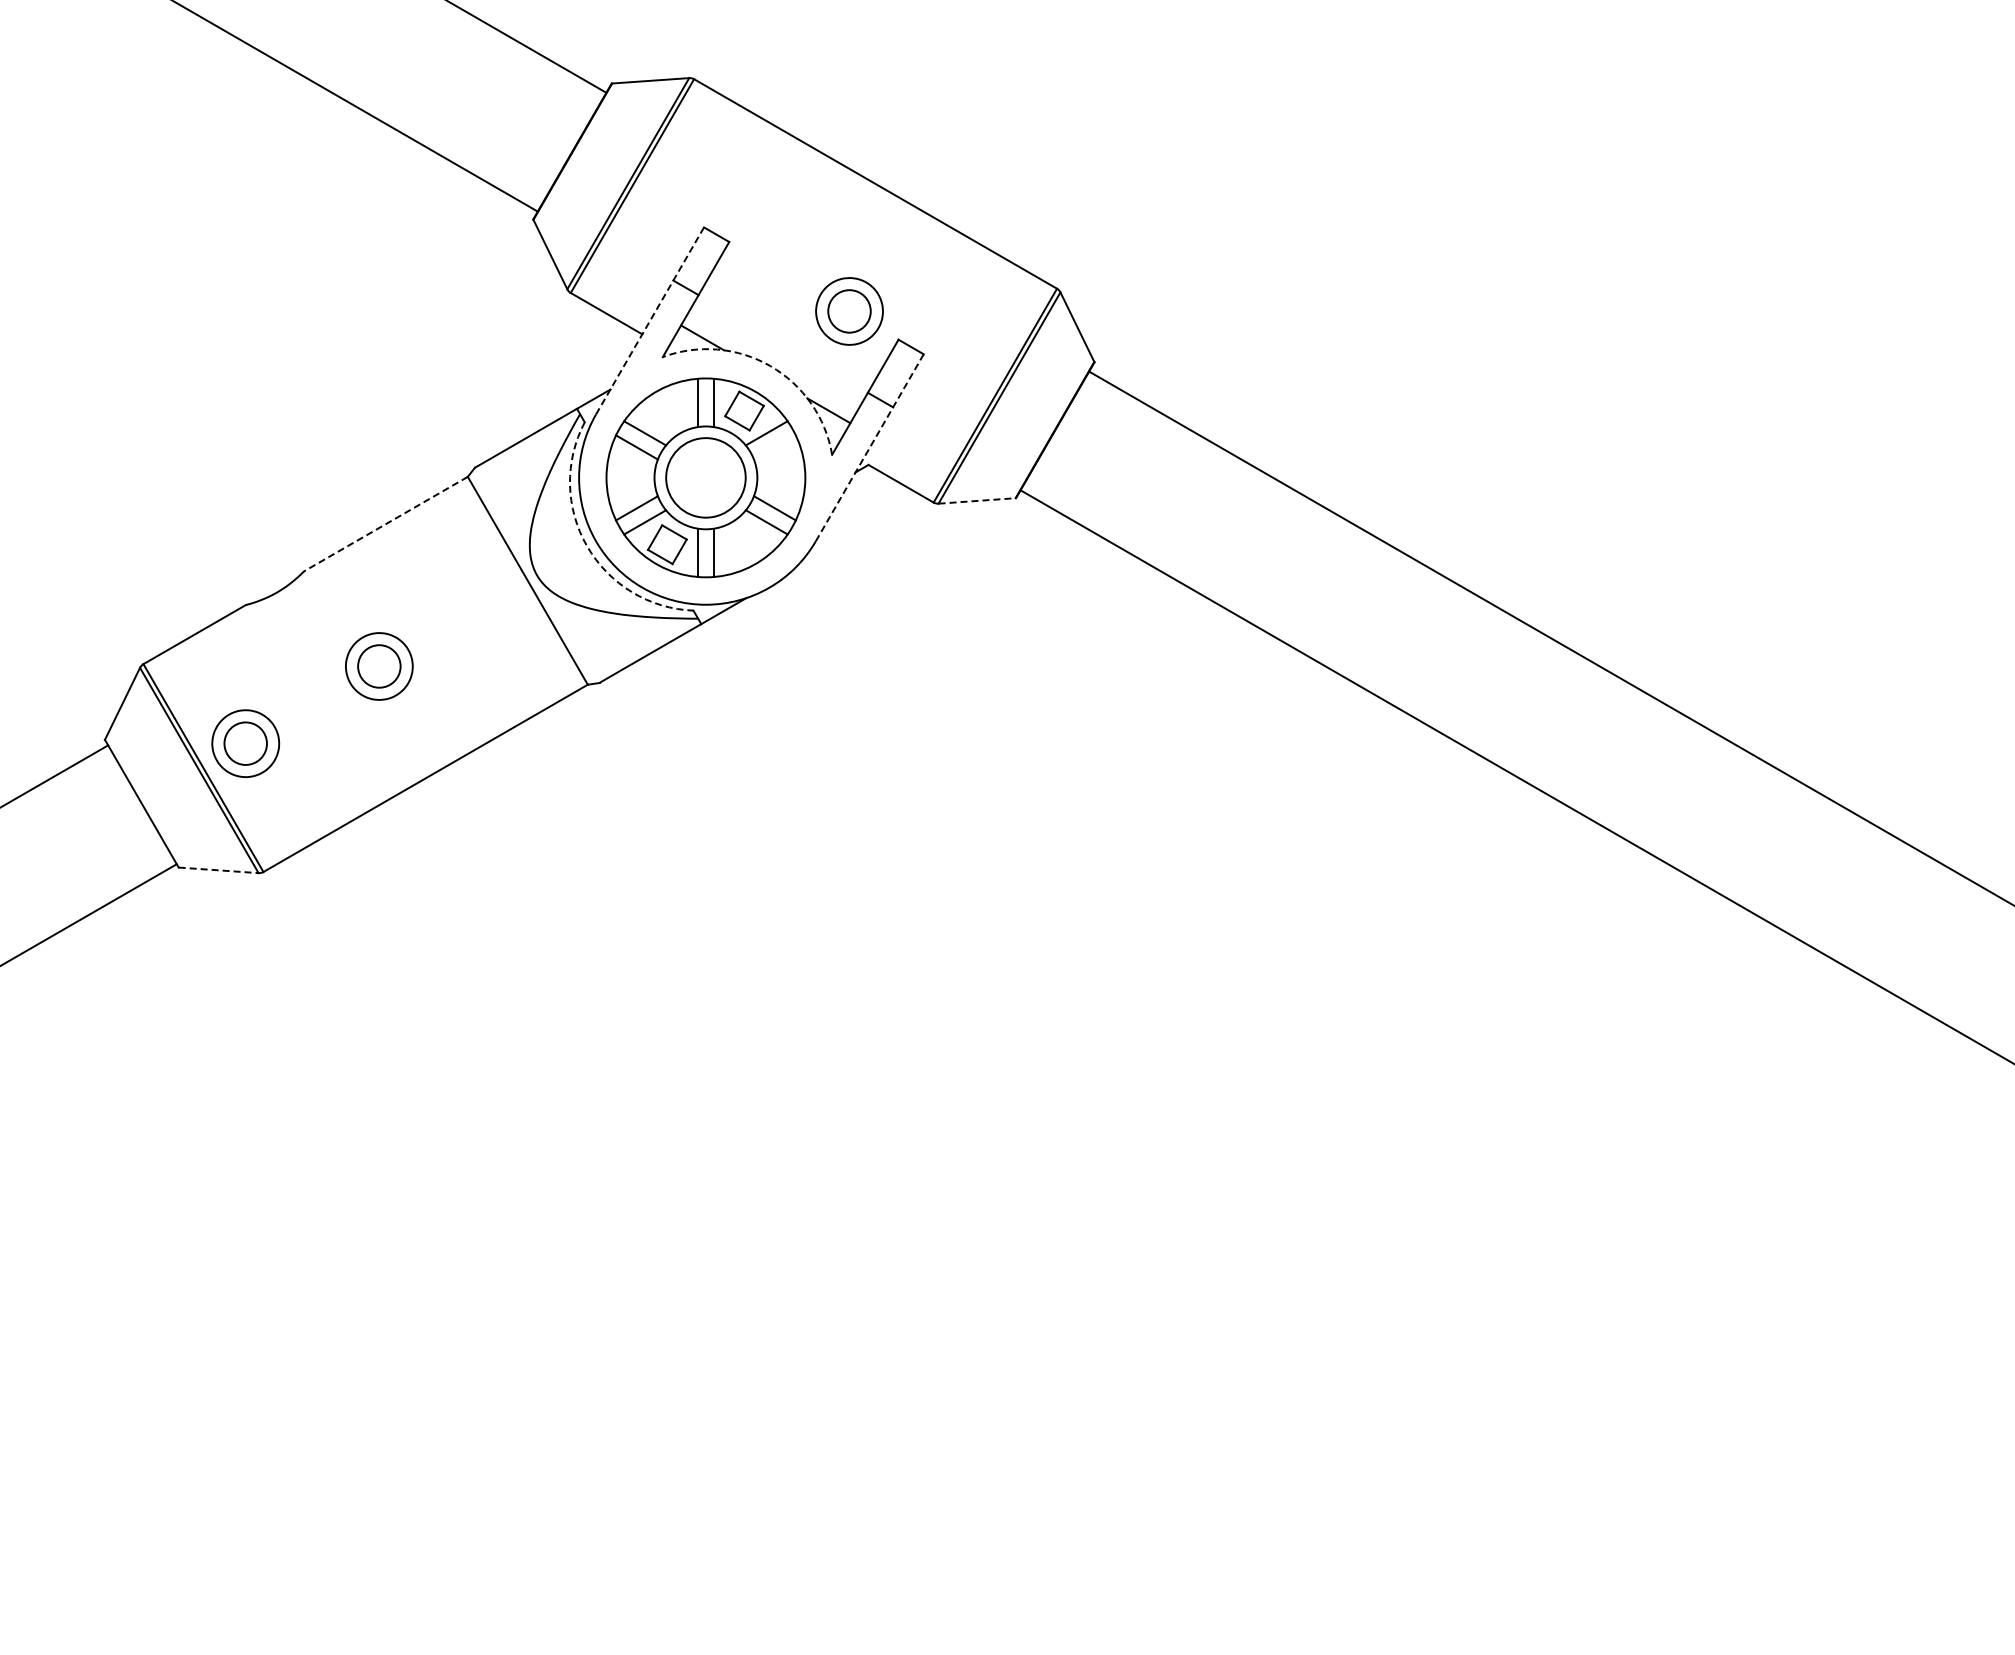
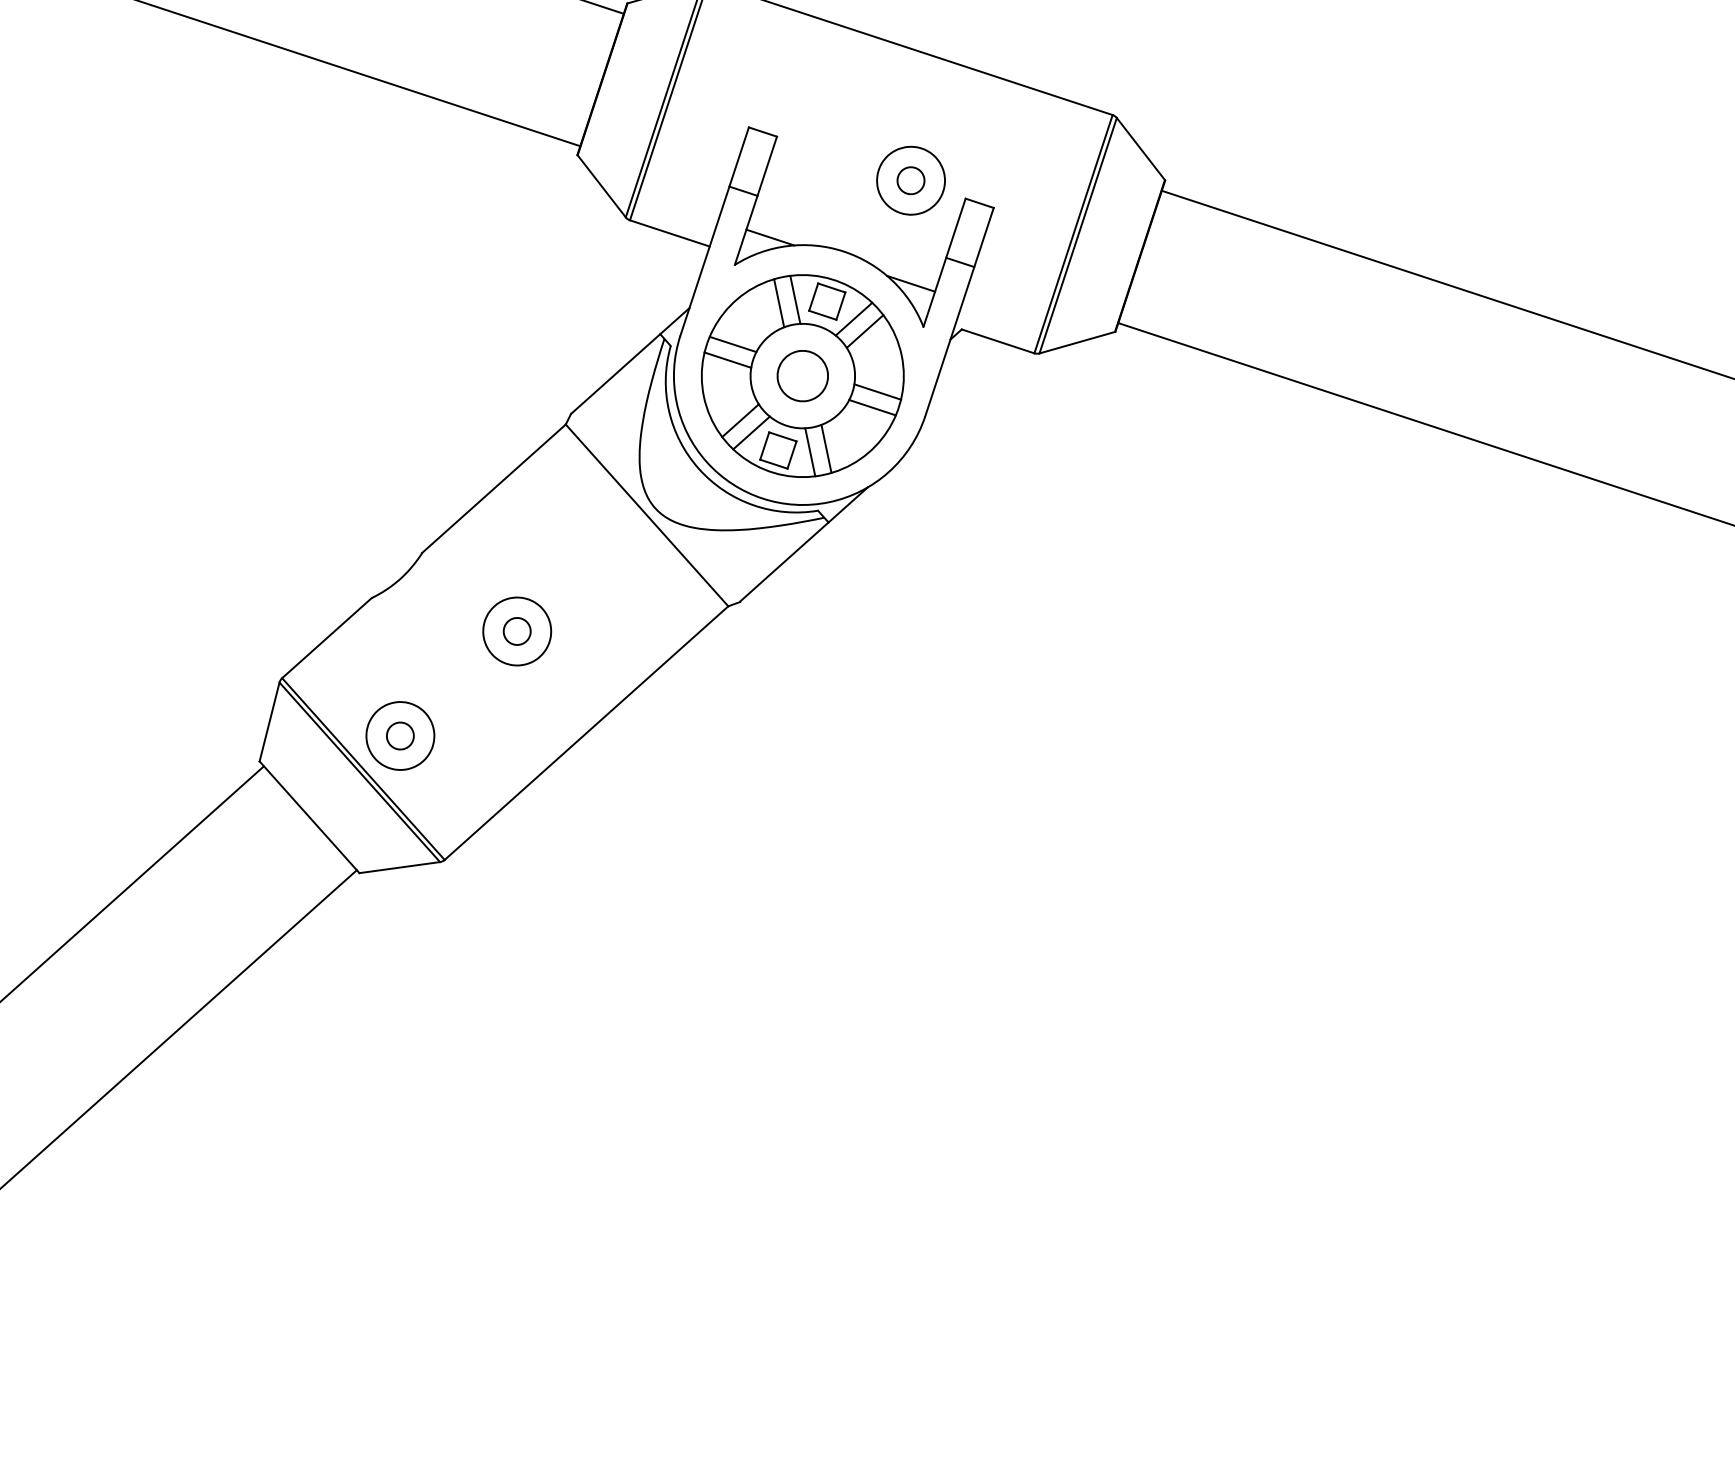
circle: (849, 311) -> (911, 180), size x0.62
line: (650, 320) -> (714, 231), dashed -> solid
arc: (770, 366) -> (843, 251), dashed -> solid
line: (774, 447) -> (864, 331), added
line: (869, 447) -> (959, 311), dashed -> solid
circle: (705, 477) -> (802, 375), size x0.62
line: (977, 500) -> (1077, 342), dashed -> solid
line: (385, 524) -> (493, 489), dashed -> solid
arc: (587, 546) -> (699, 468), dashed -> solid
circle: (379, 666) -> (517, 631), size x0.62
circle: (245, 743) -> (400, 735), size x0.62
line: (219, 870) -> (400, 867), dashed -> solid

